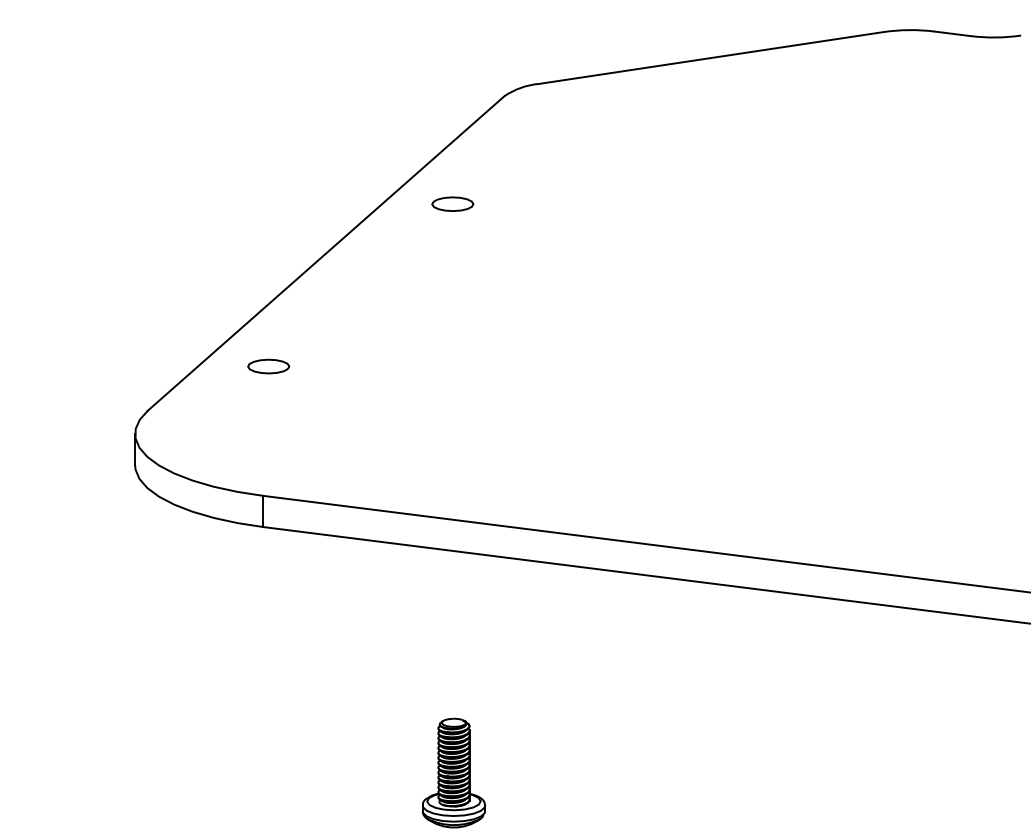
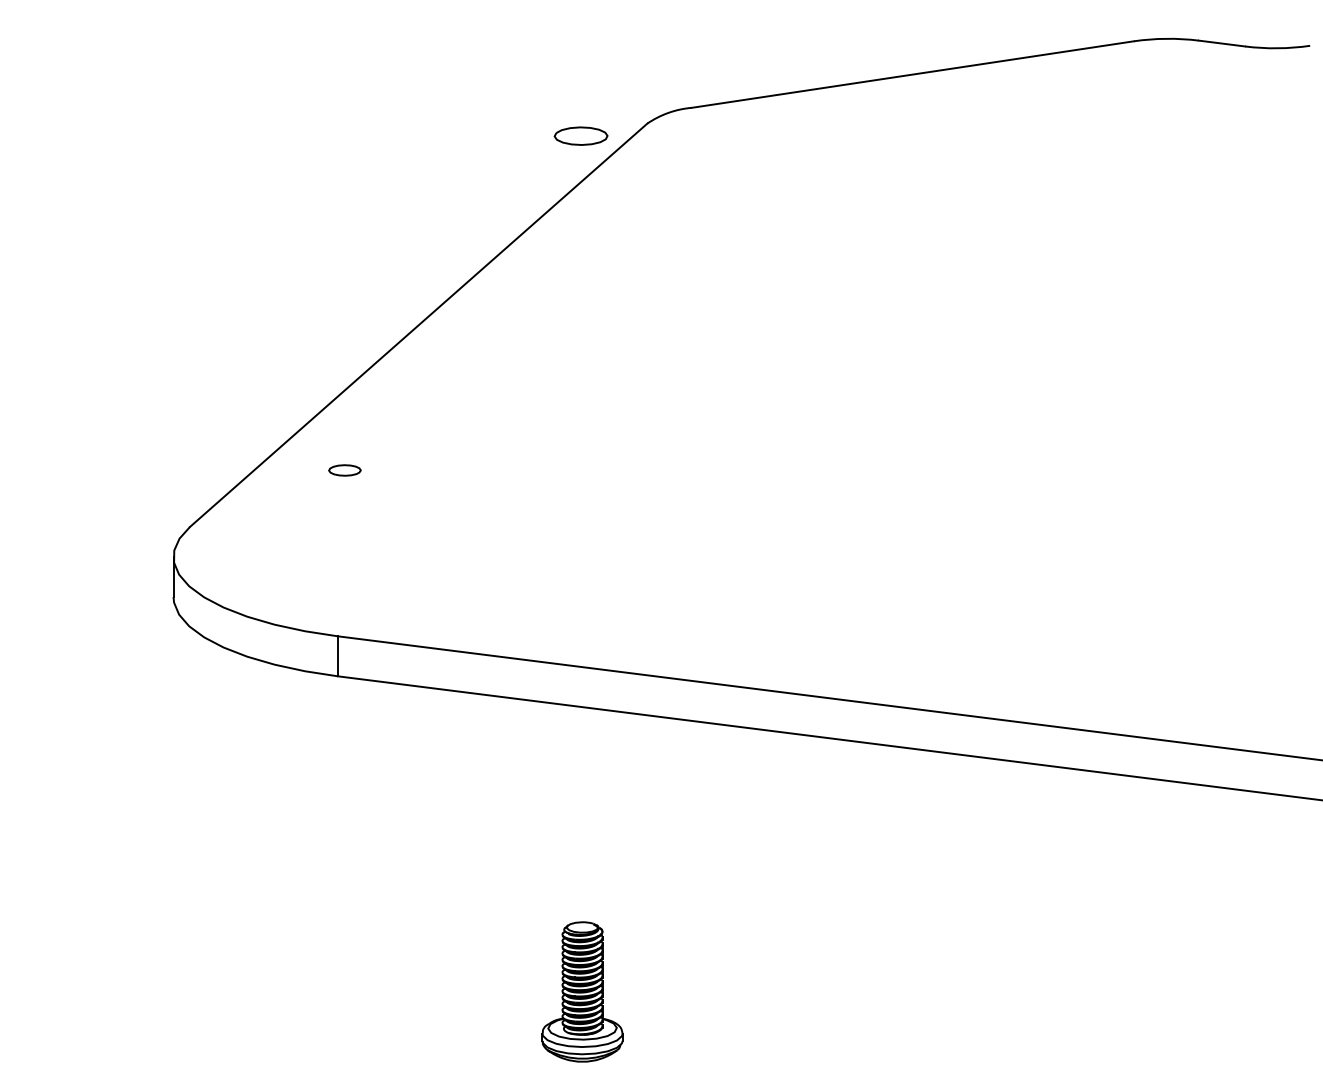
part: (452, 203) -> (580, 135), moved
part: (268, 366) -> (344, 470), size x0.6

